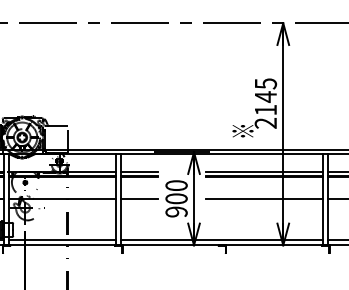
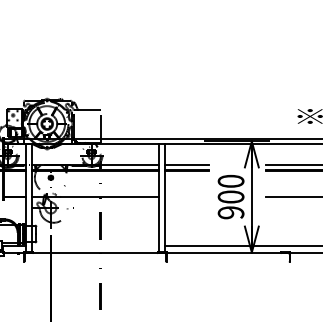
line: (139, 198) -> (186, 196), removed
line: (62, 240) -> (95, 246), removed

